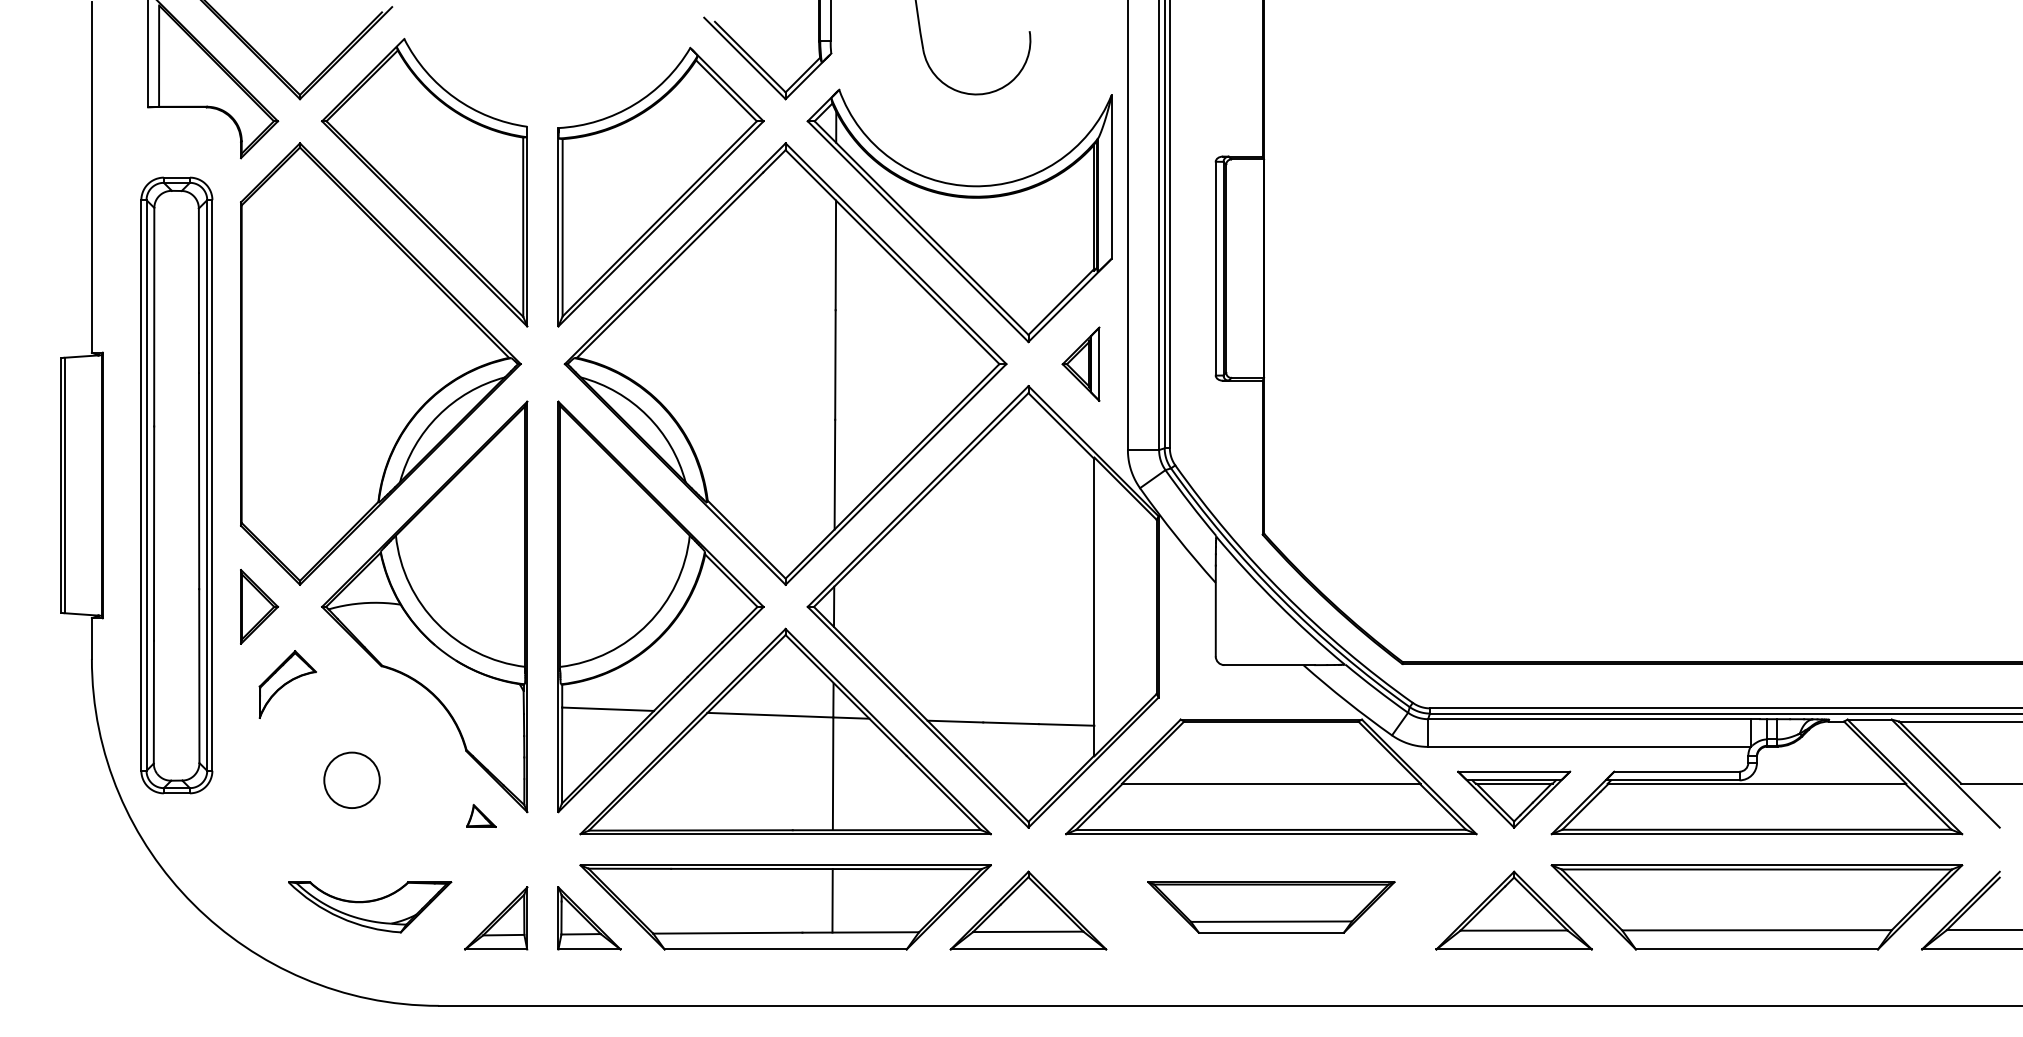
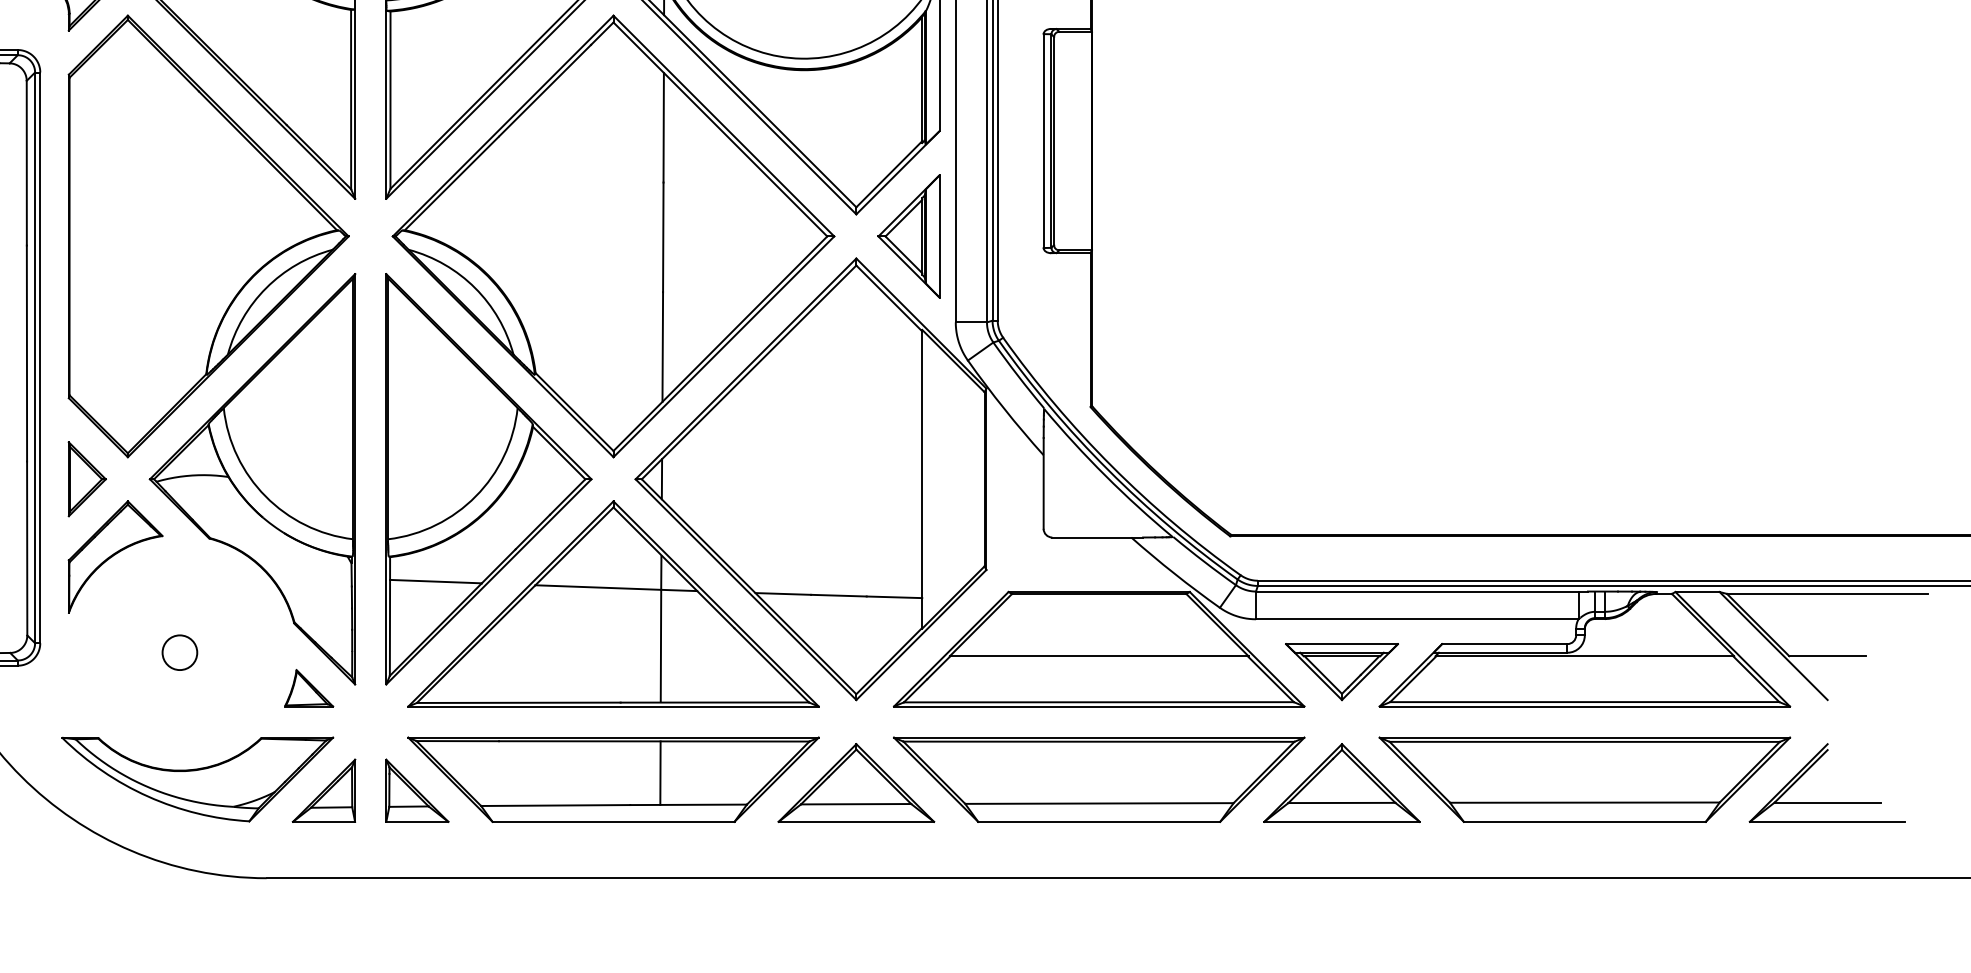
part: (1080, 364) -> (908, 236), size x1.67
part: (287, 684) -> (115, 556), size x1.67
circle: (351, 780) -> (179, 652), size x0.62
part: (481, 815) -> (309, 687), size x1.67
part: (369, 907) -> (197, 779), size x1.67
part: (1271, 907) -> (1099, 779), size x1.67

